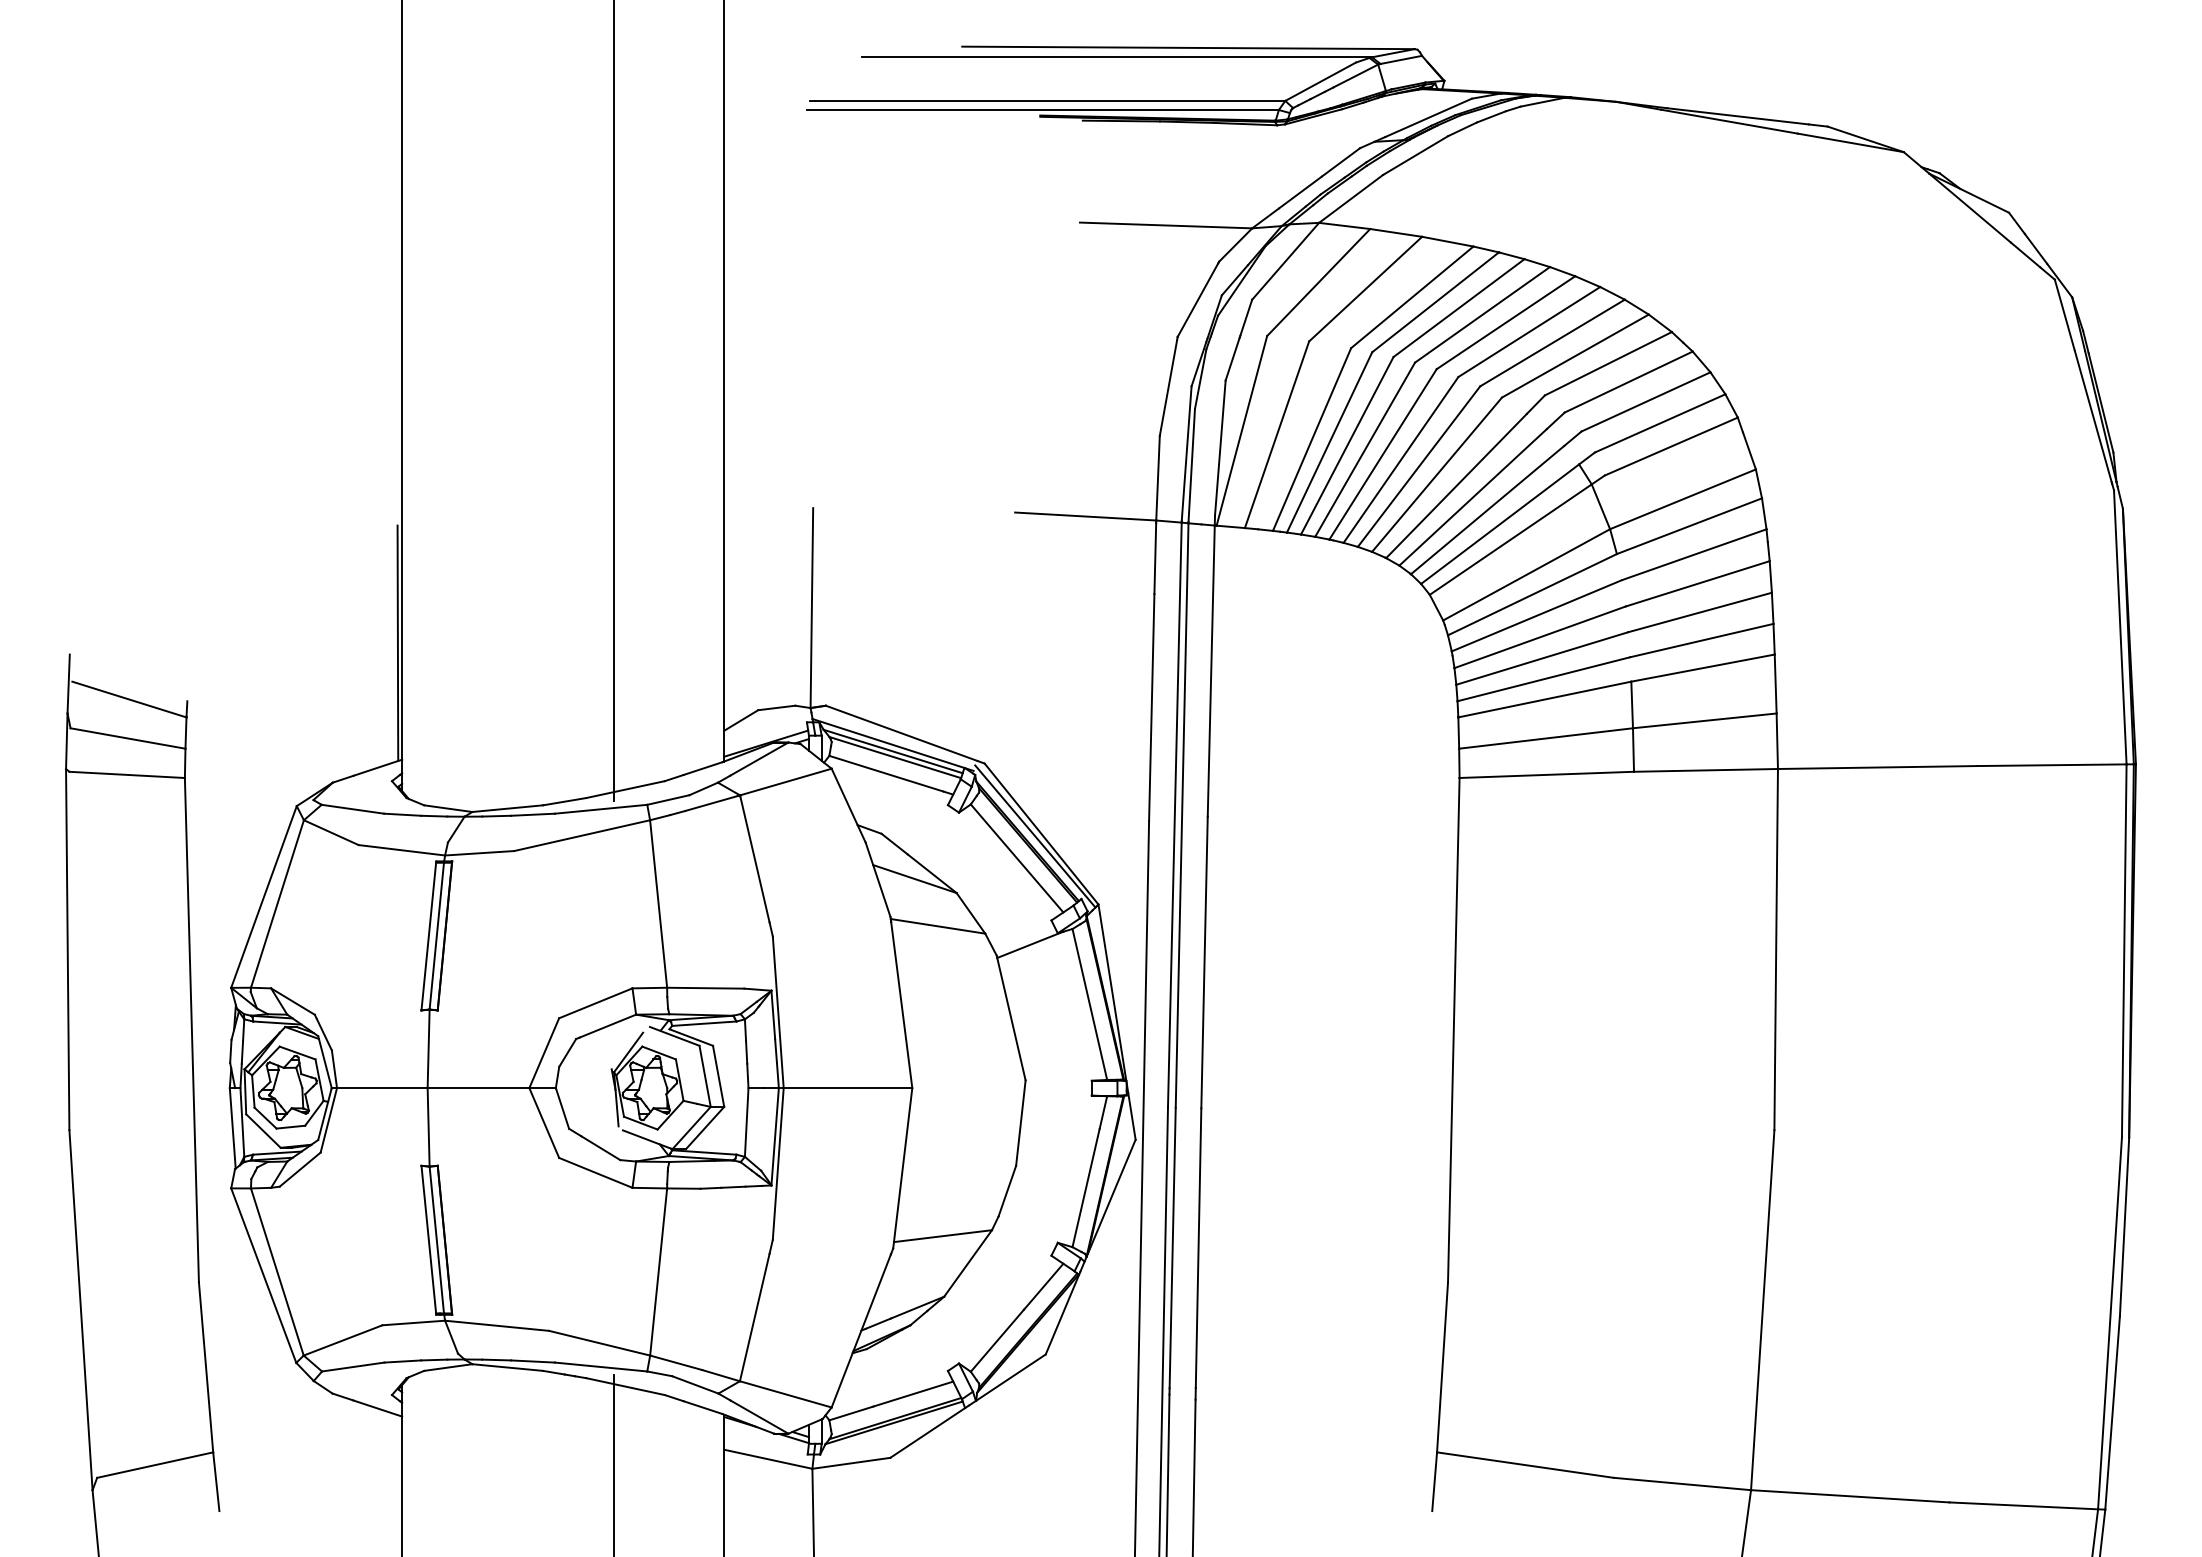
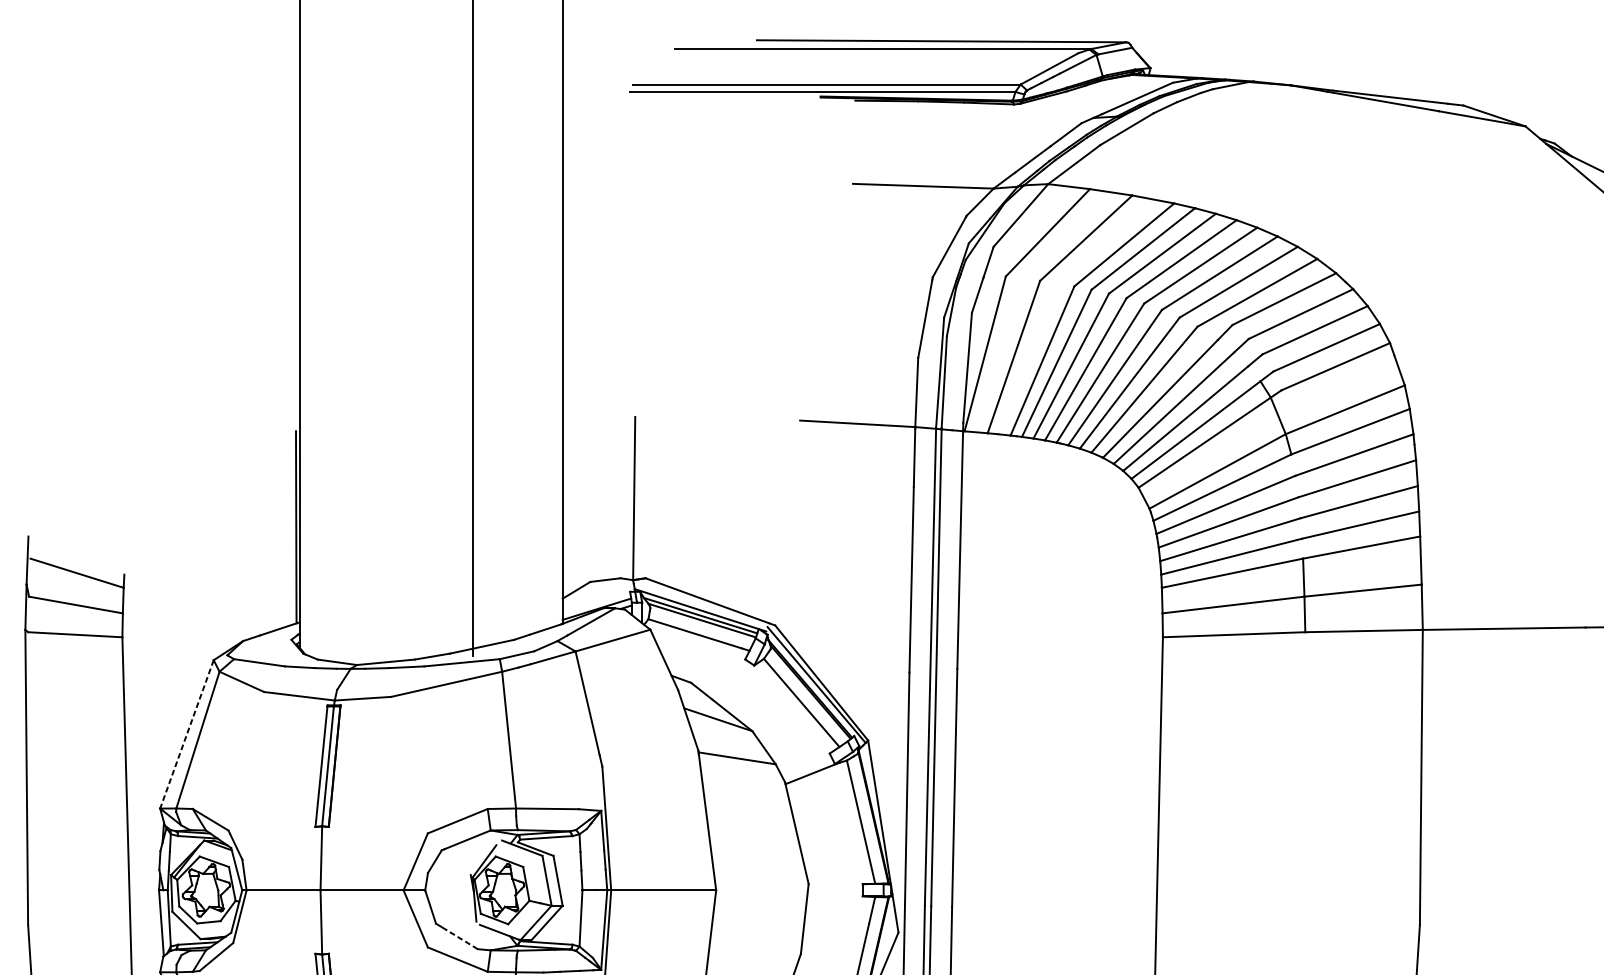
line: (264, 896) -> (187, 734), solid -> dashed
line: (600, 1148) -> (461, 939), solid -> dashed

